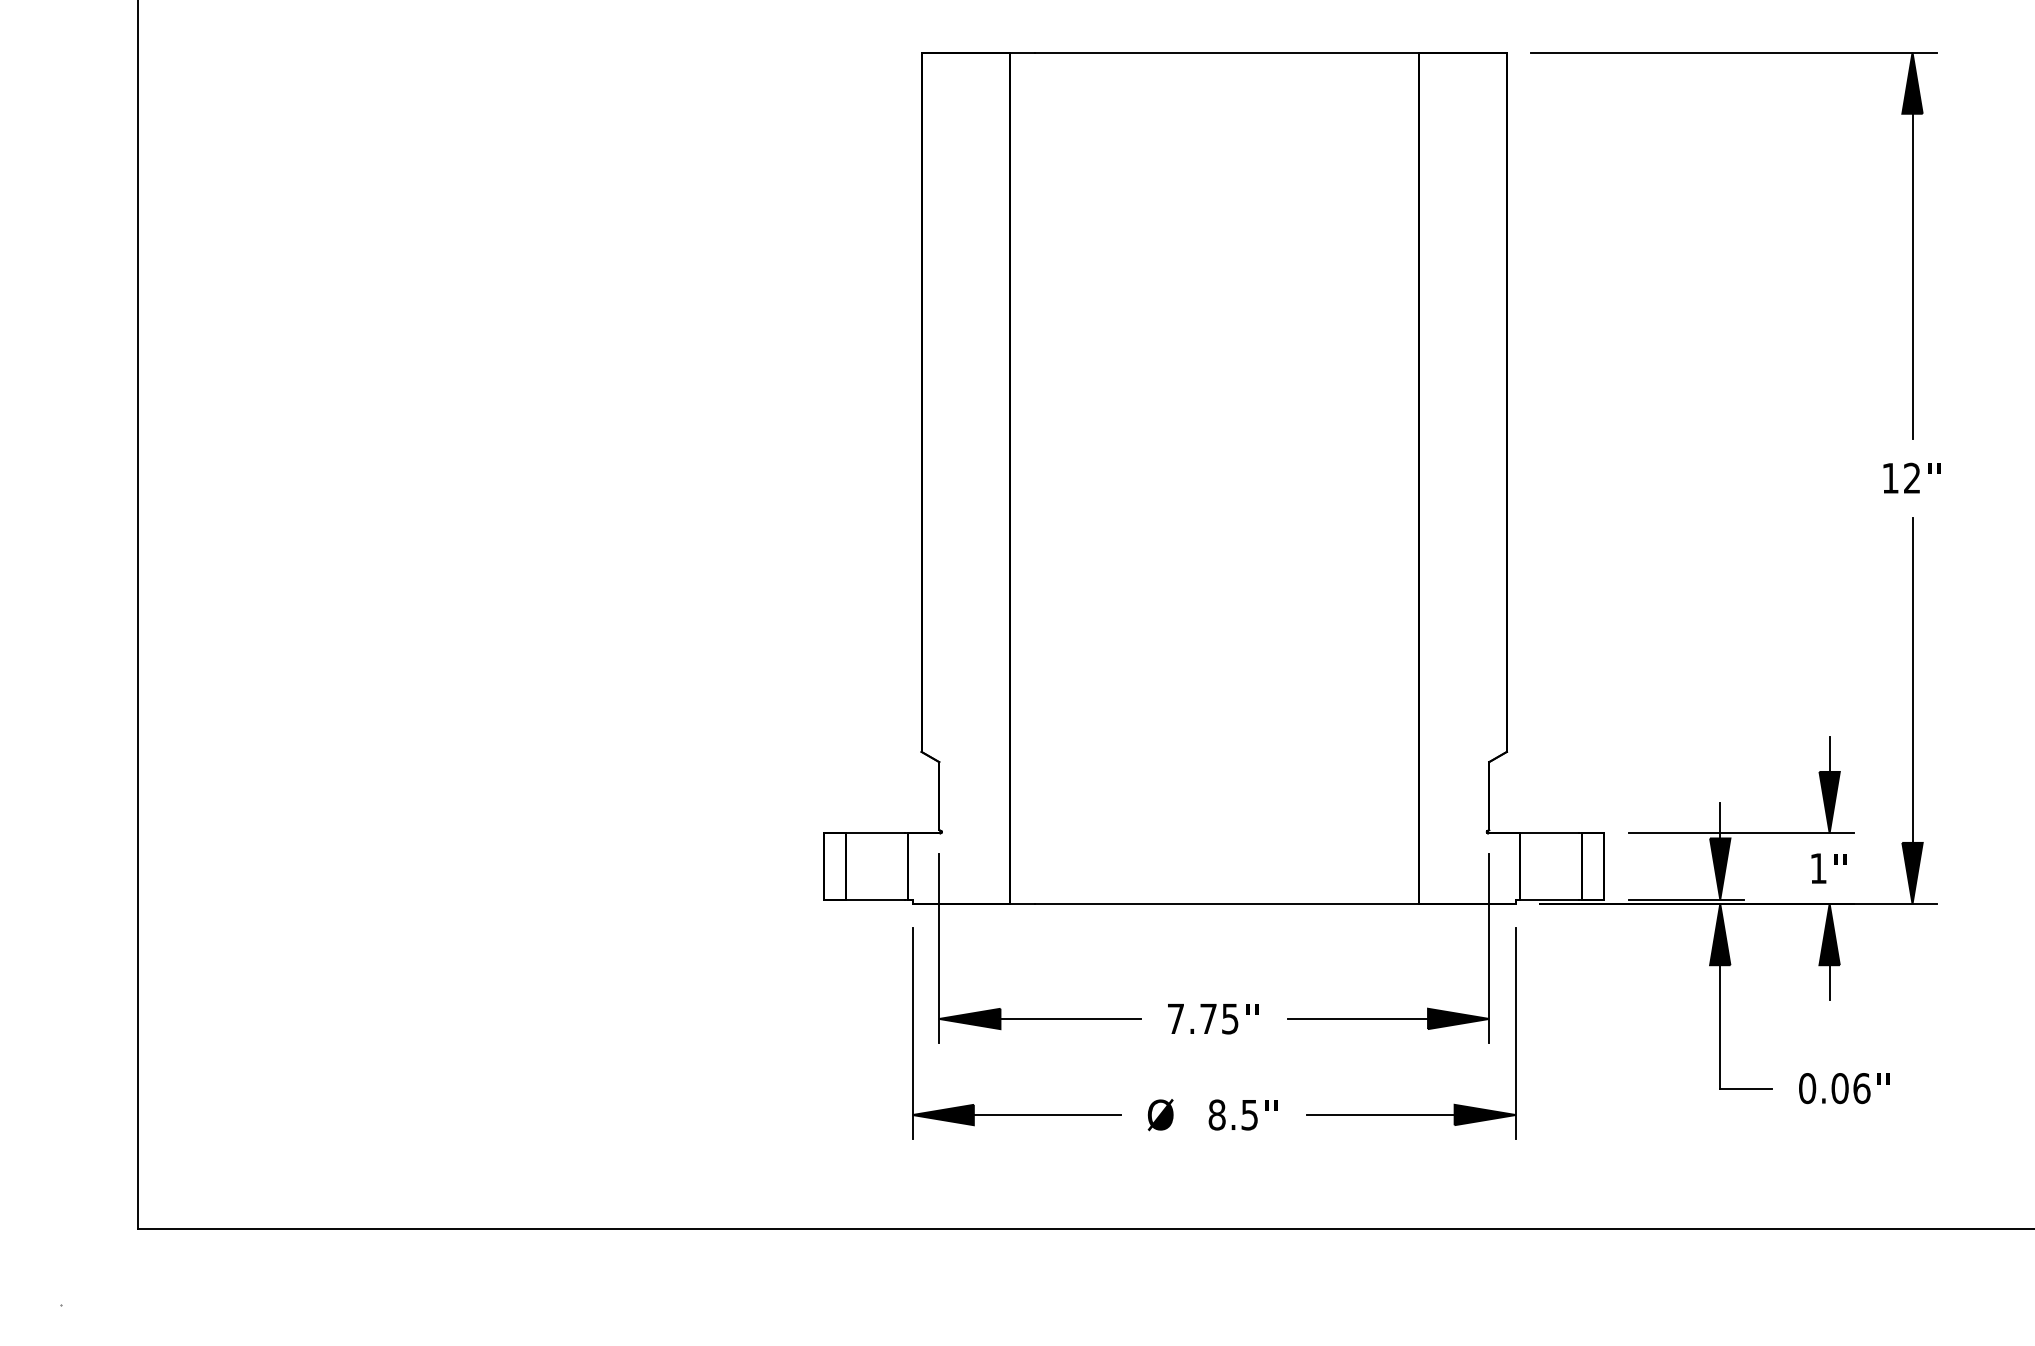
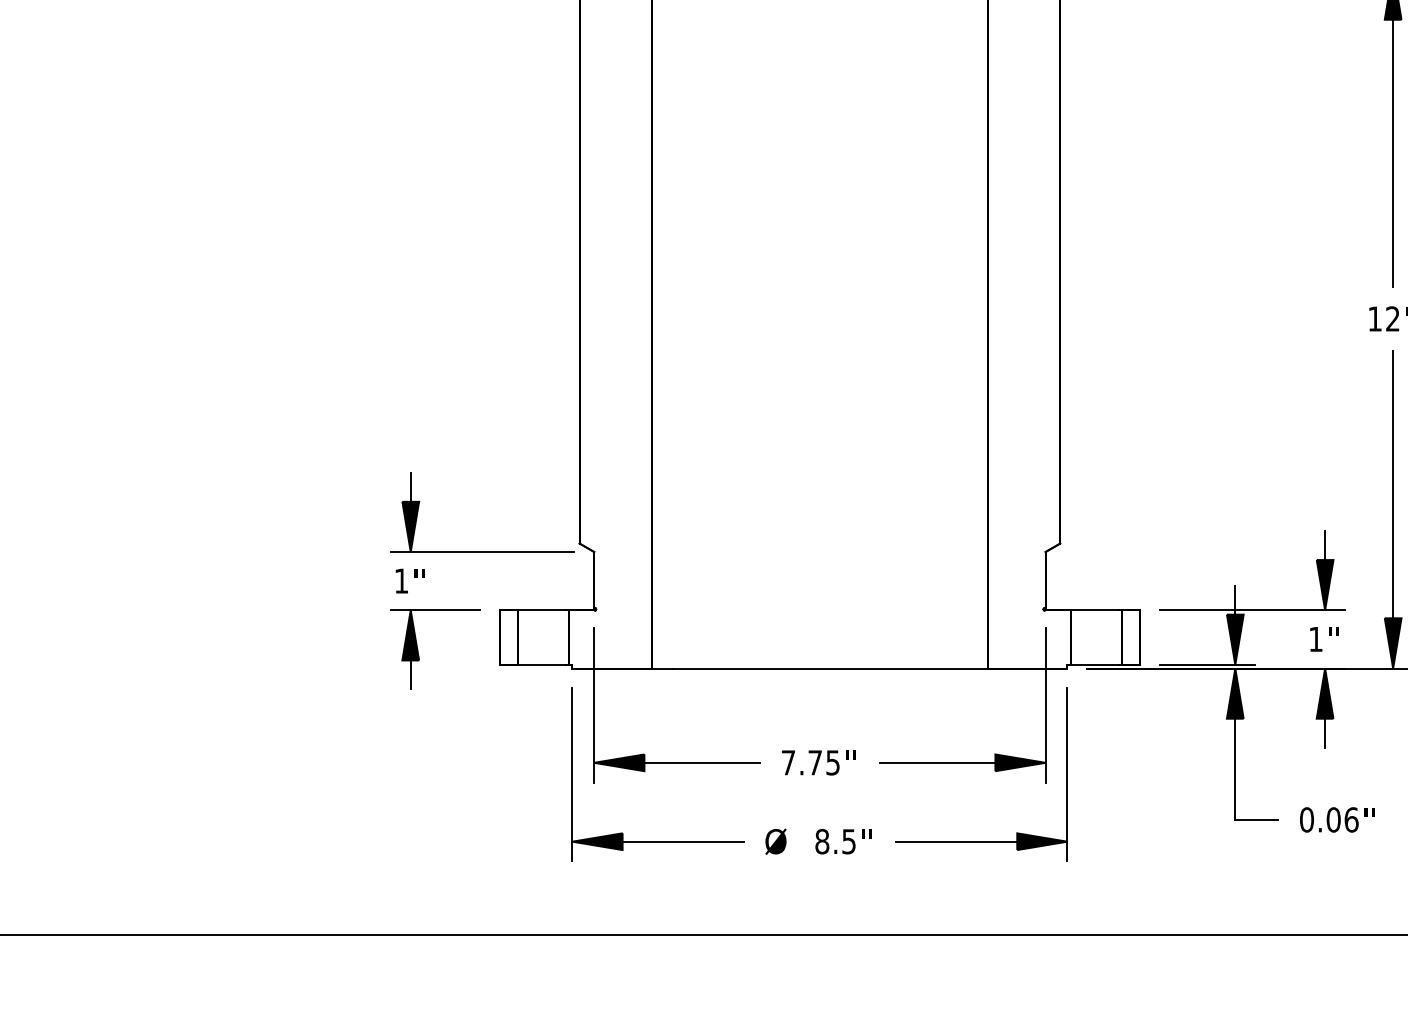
part: (803, 762) -> (482, 552), added

